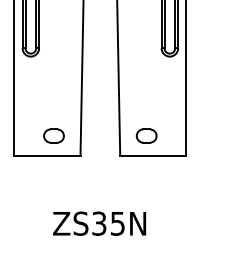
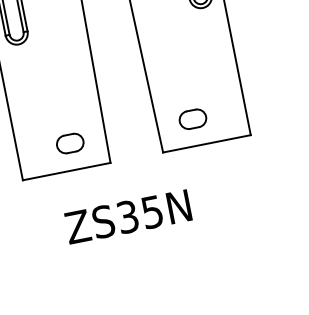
text: (99, 223) -> (128, 216), moved

